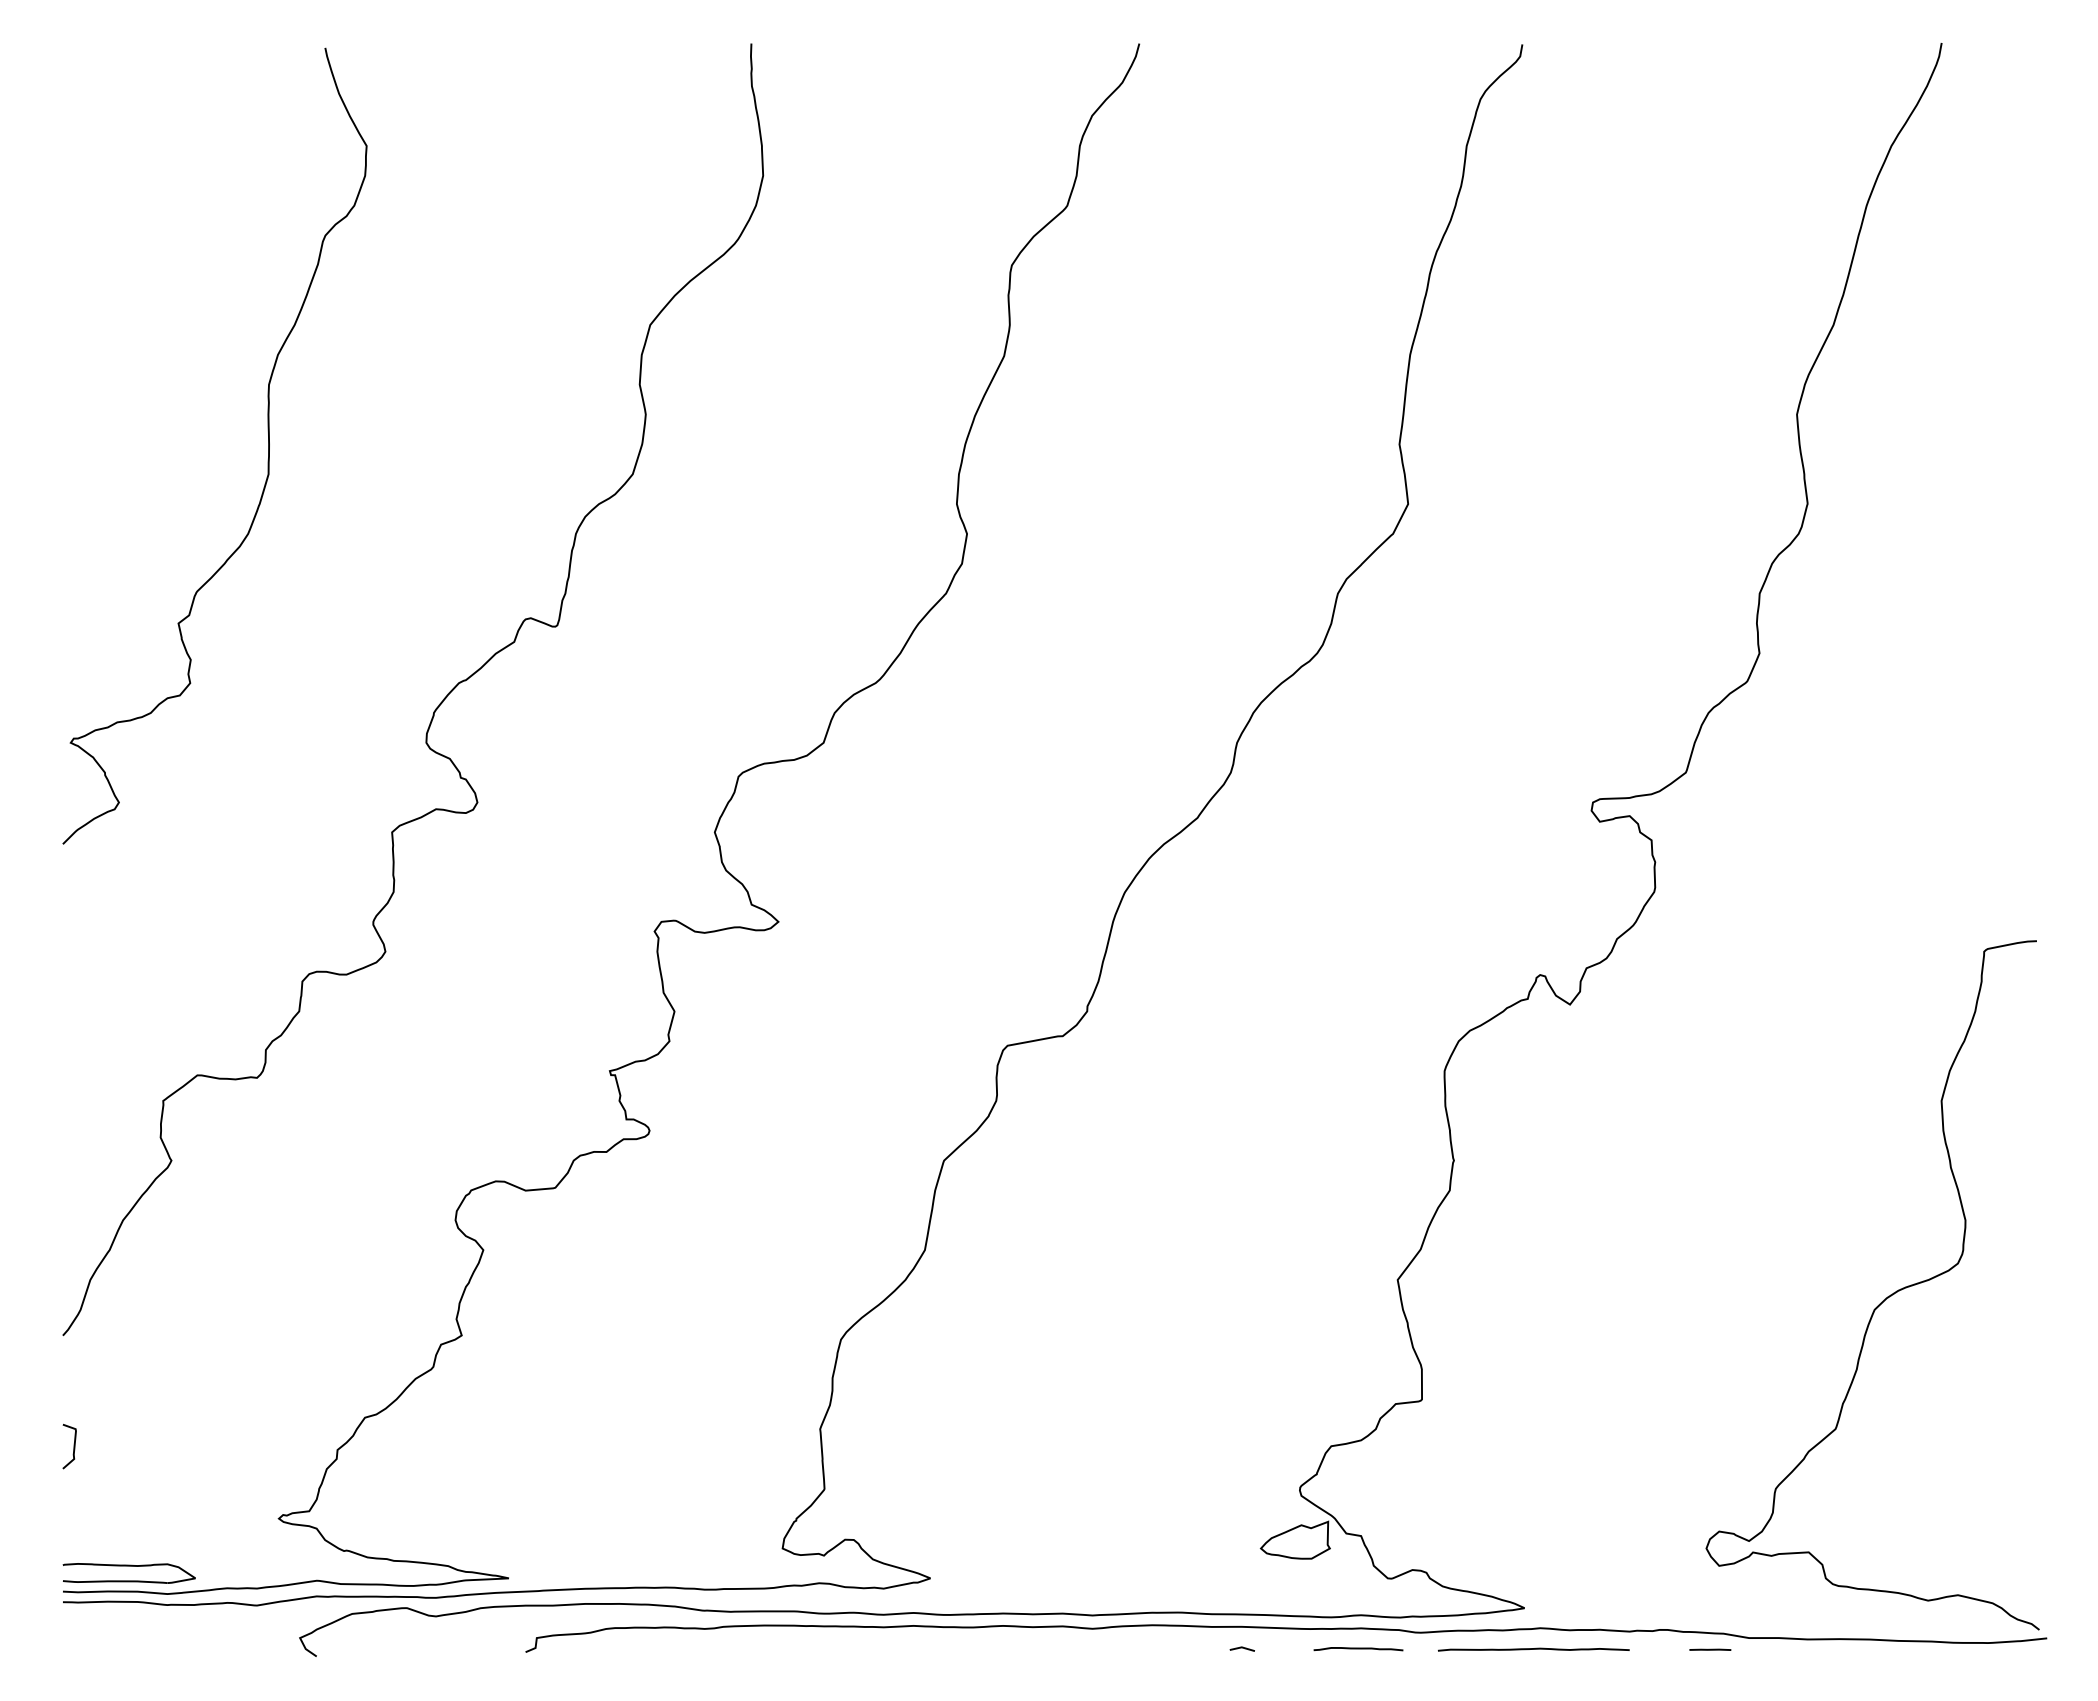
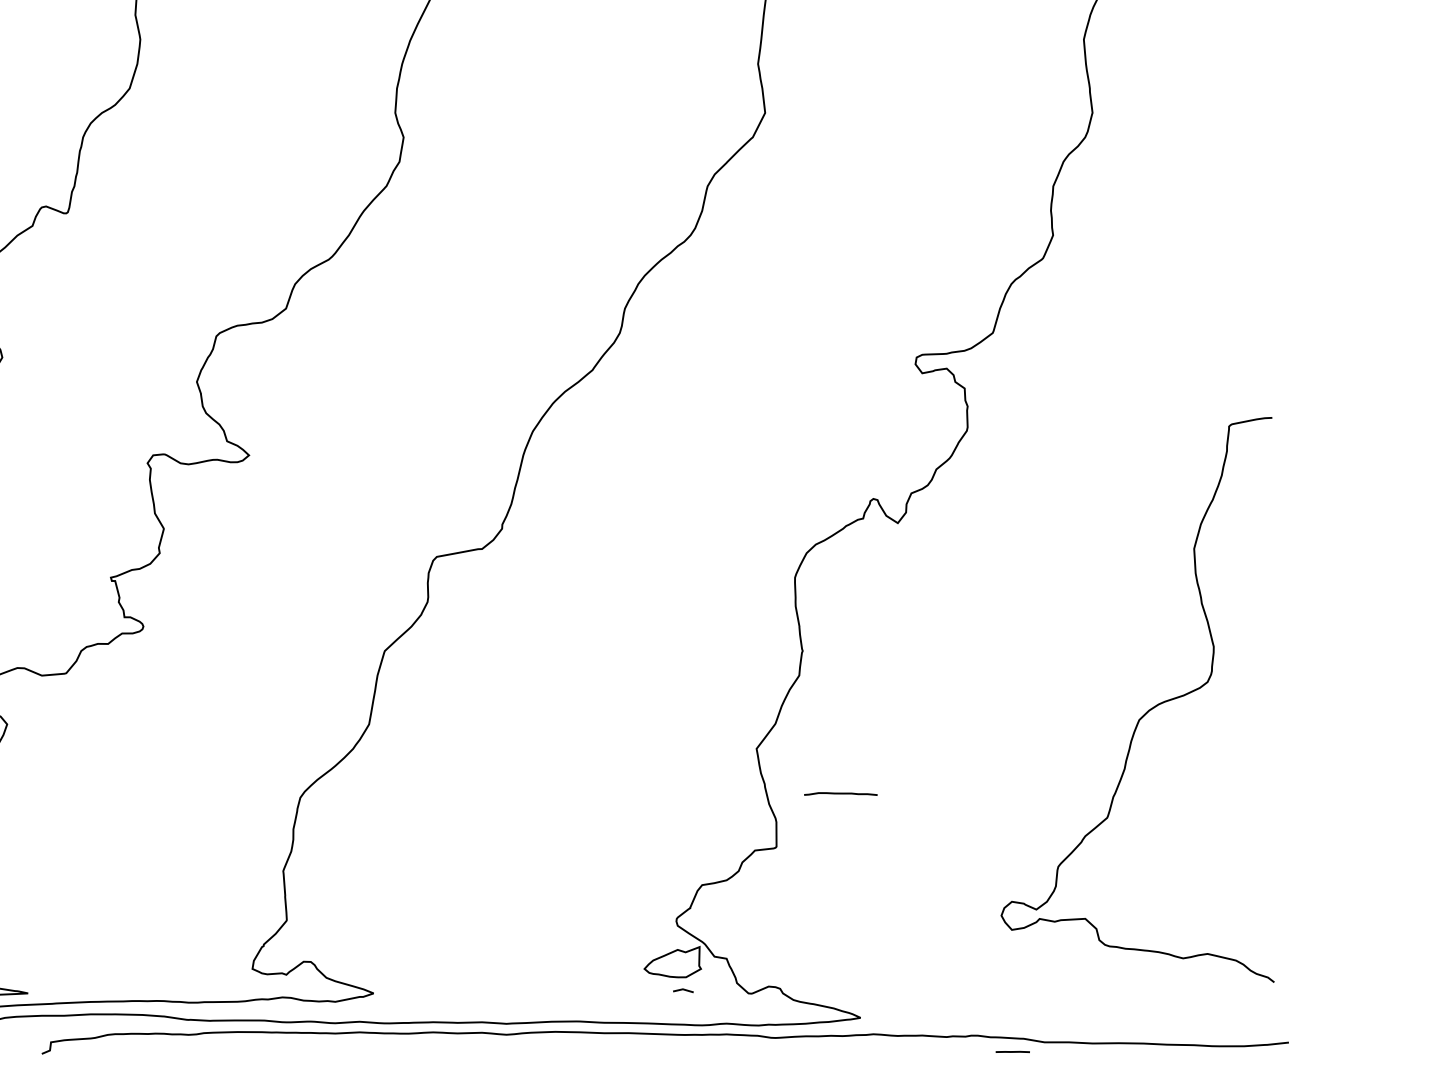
curve: (1882, 1300) -> (1145, 712), moved
line: (1241, 1648) -> (682, 990), moved
curve: (1358, 1649) -> (840, 794), moved
curve: (1533, 1649) -> (867, 1051), removed

